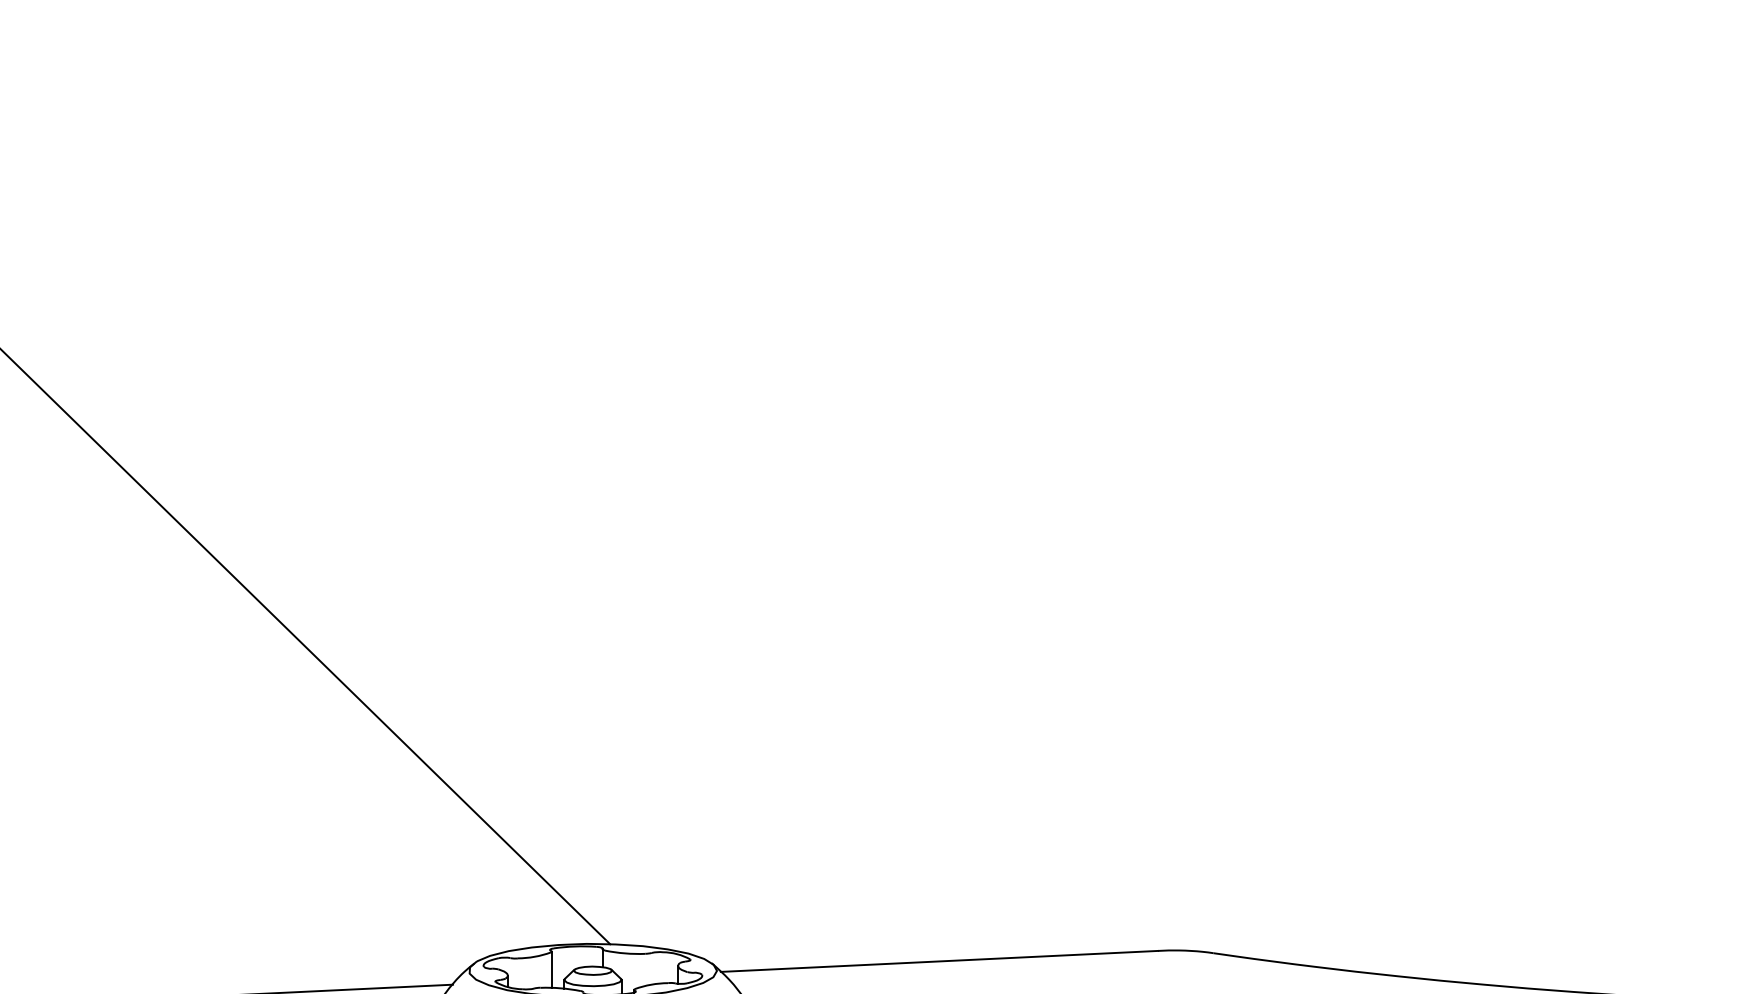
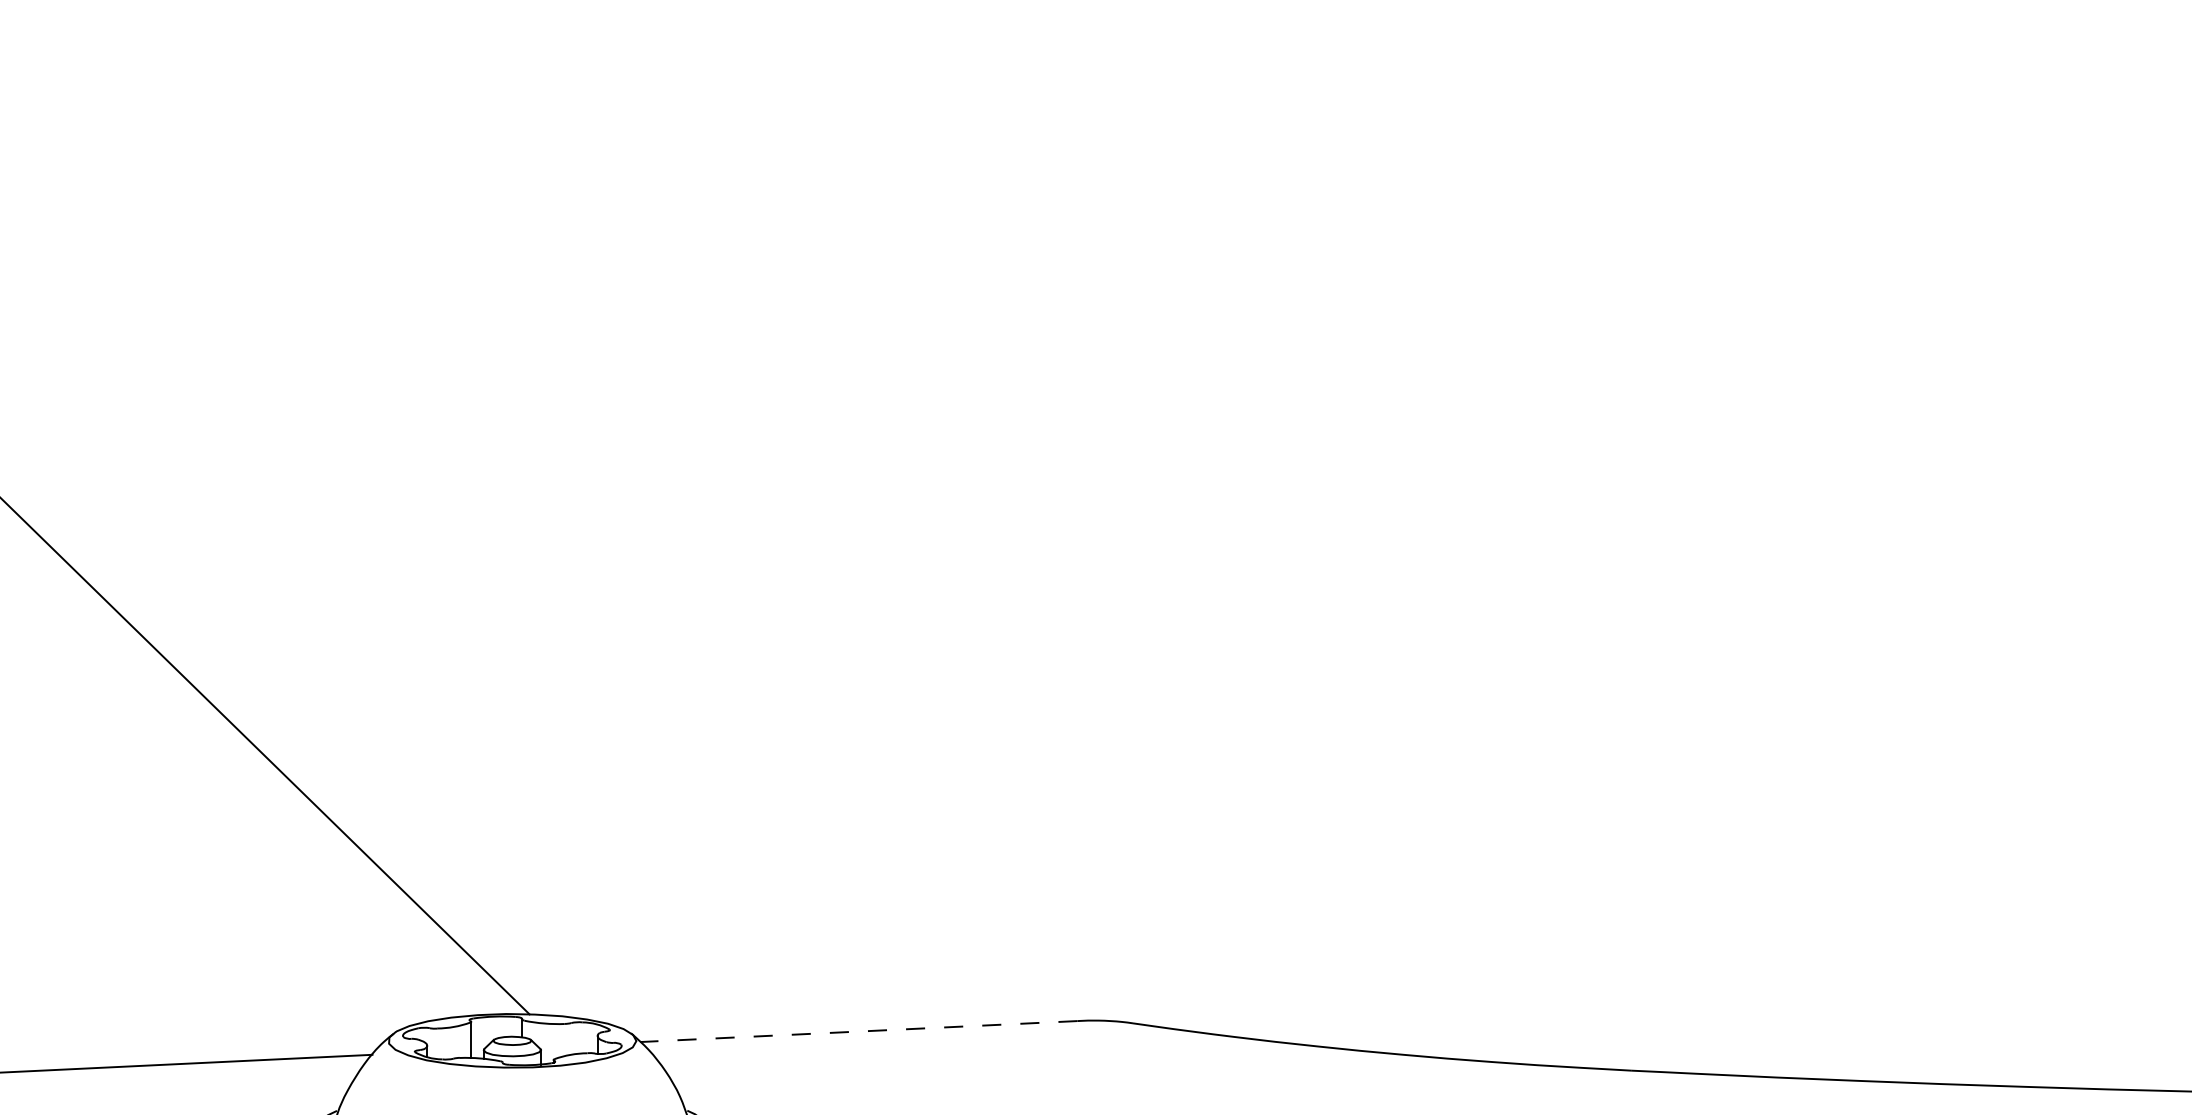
line: (939, 961) -> (858, 1031), solid -> dashed

